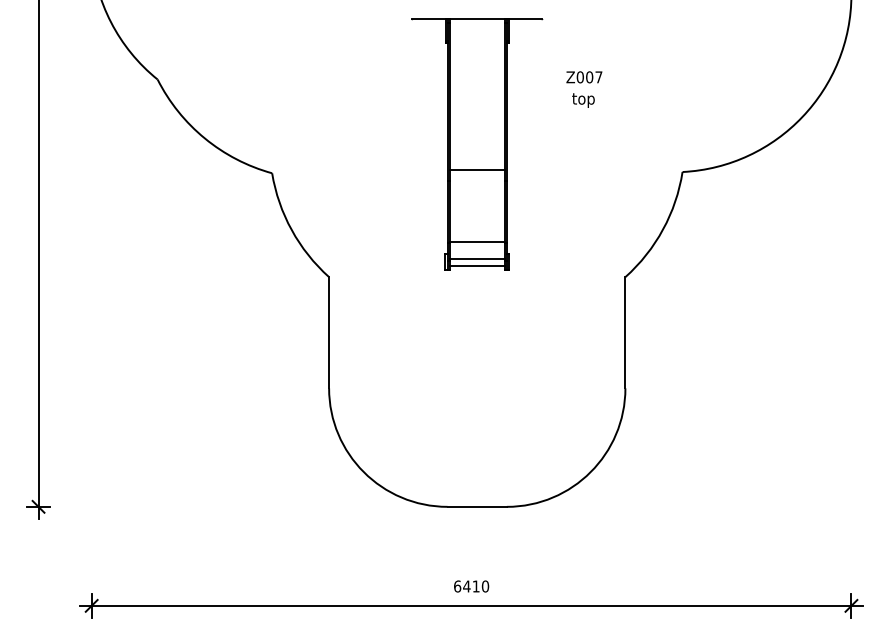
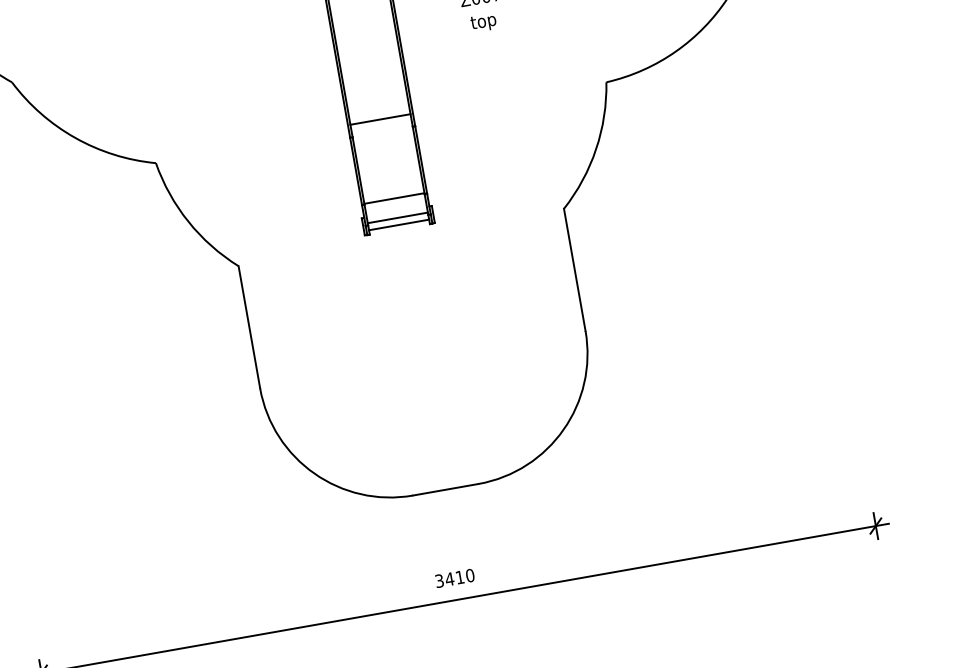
text: (457, 586) -> (439, 581), 6410 -> 3410

